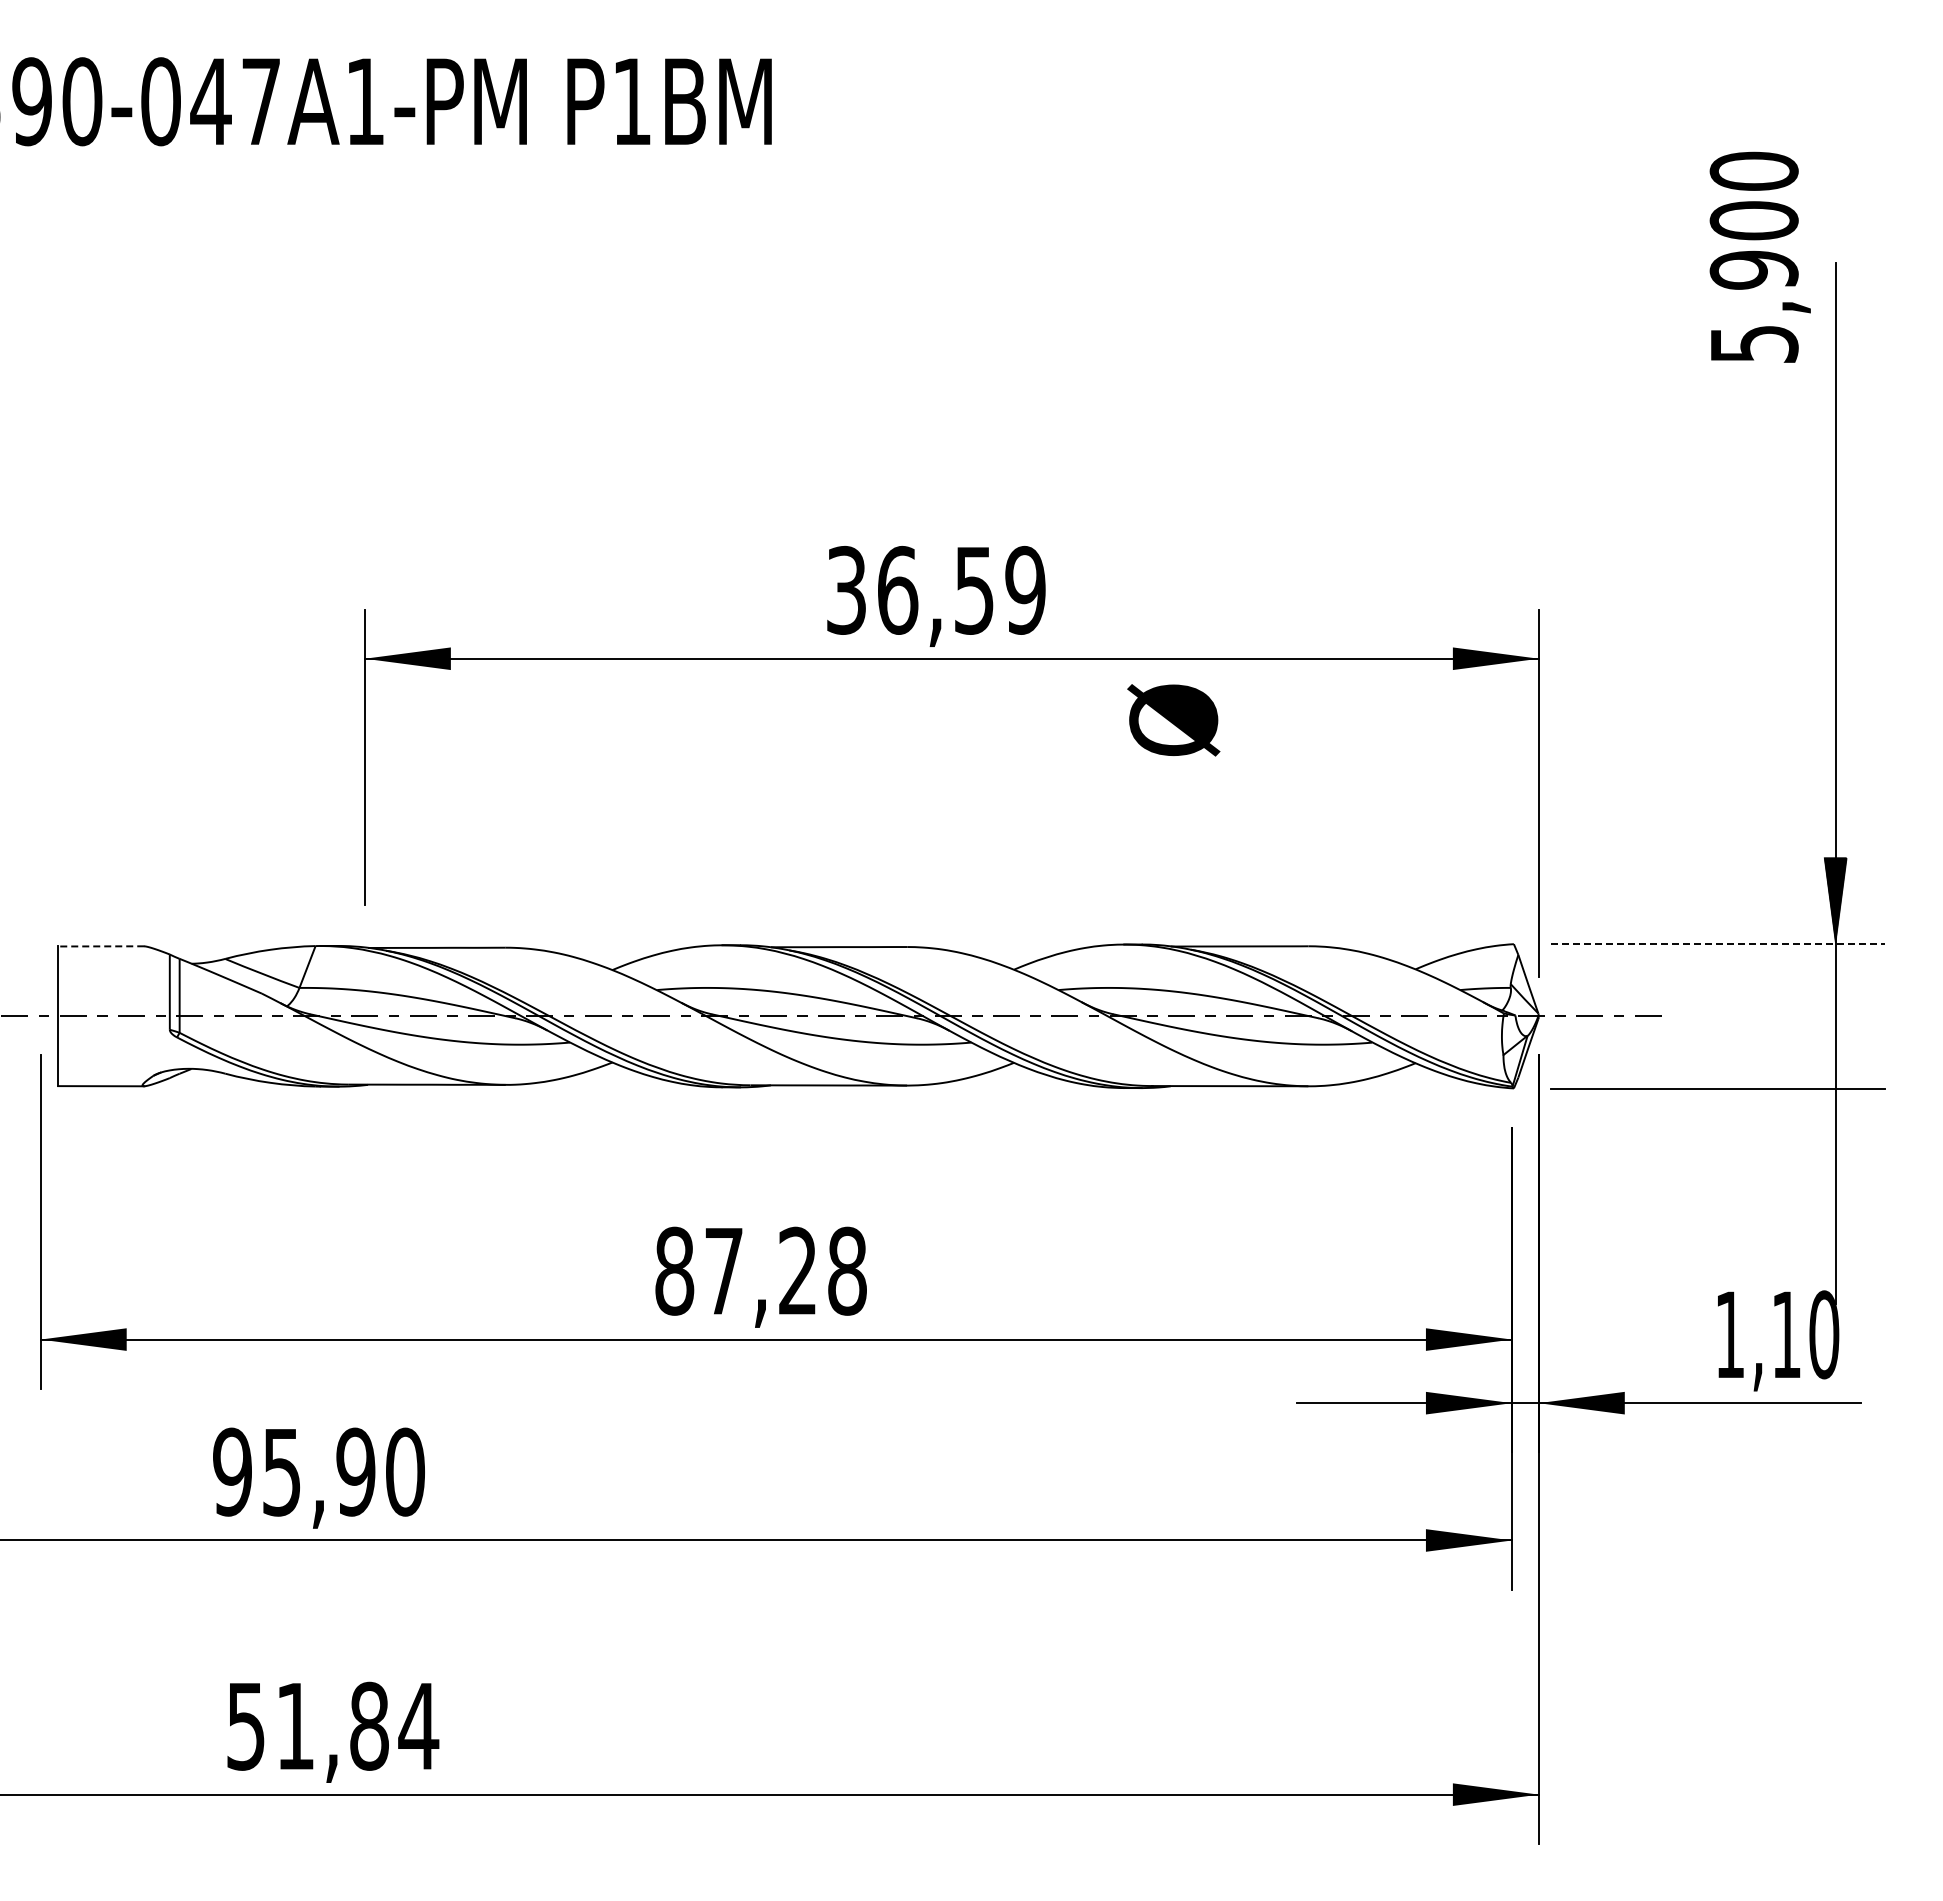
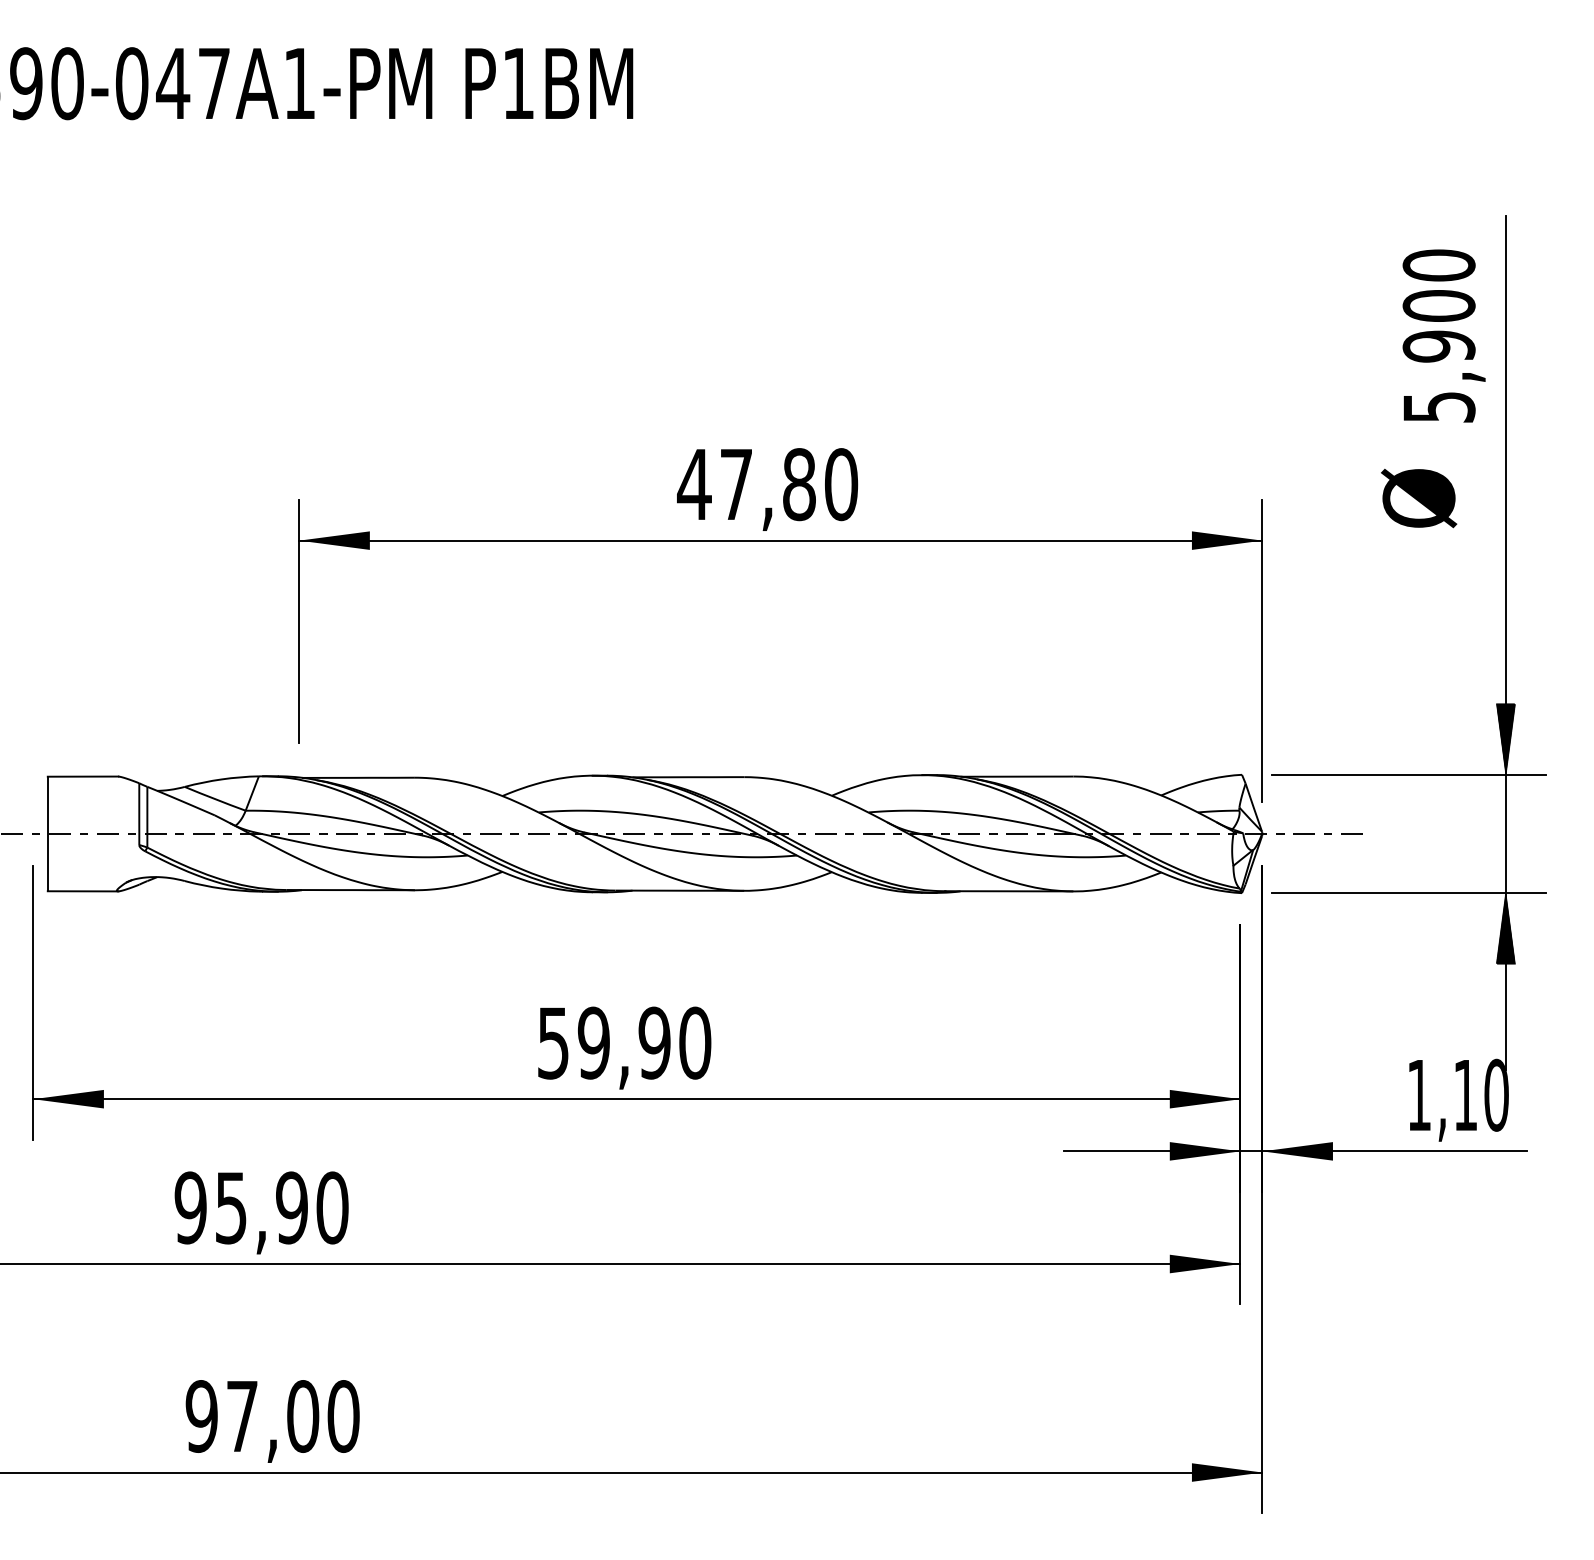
text: (1759, 256) -> (1443, 335), moved
text: (935, 589) -> (767, 483), 36,59 -> 47,80
text: (1173, 720) -> (1418, 498), moved
line: (1717, 943) -> (1409, 774), dashed -> solid
line: (101, 946) -> (83, 776), dashed -> solid
hatch: (1835, 1131) -> (1505, 928), added
text: (761, 1270) -> (624, 1042), 87,28 -> 59,90
text: (332, 1725) -> (272, 1415), 51,84 -> 97,00

